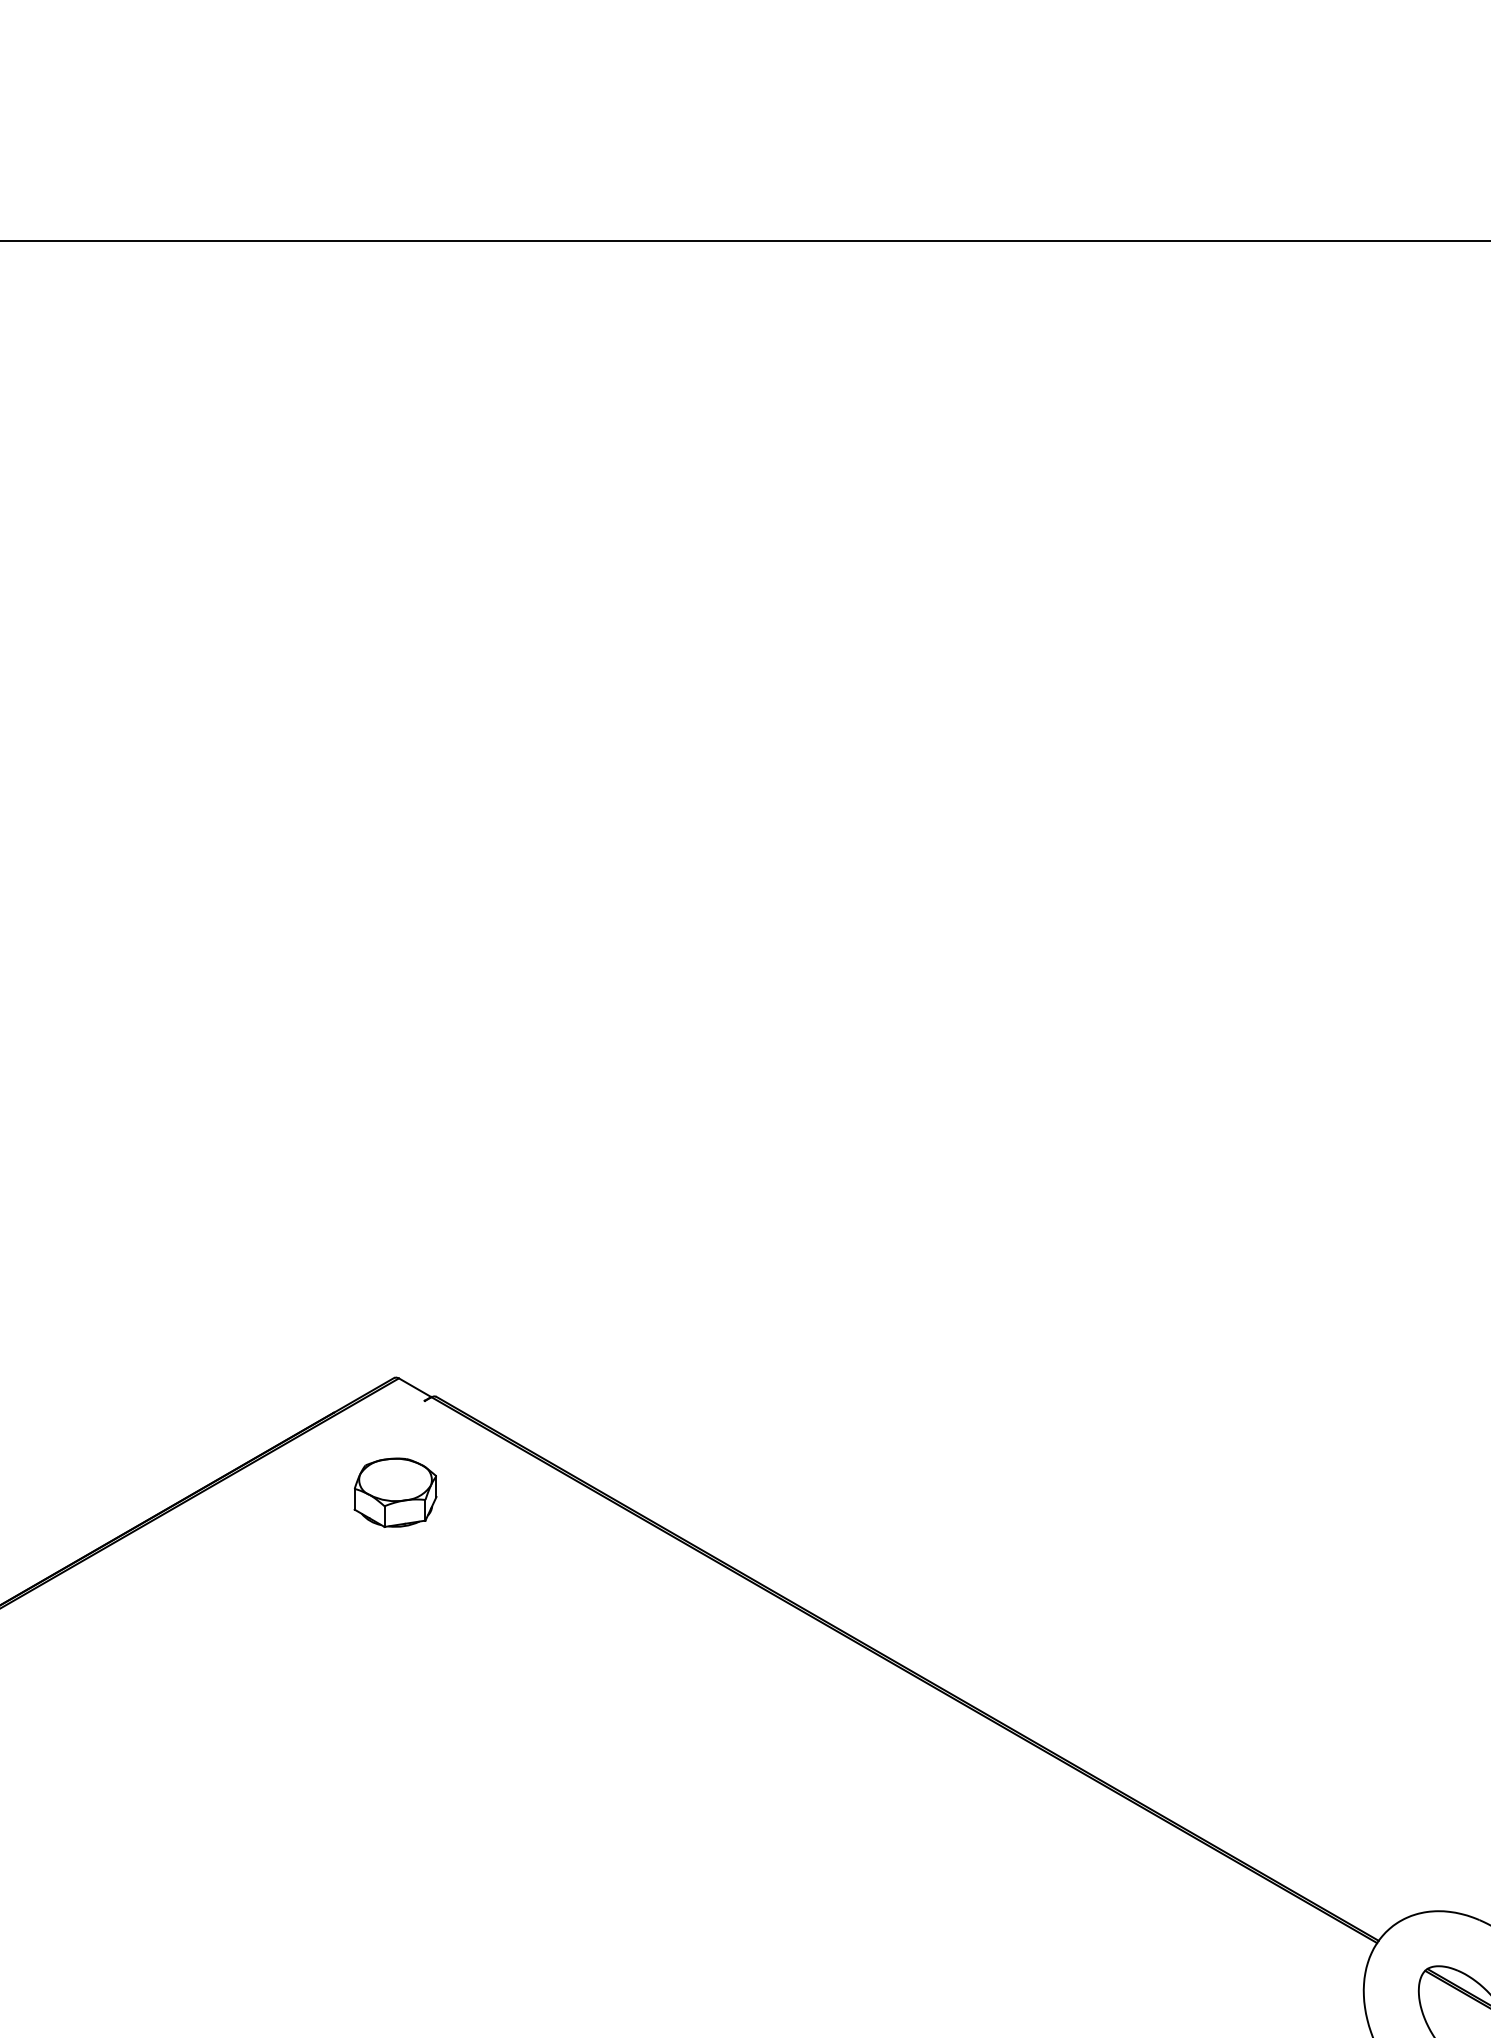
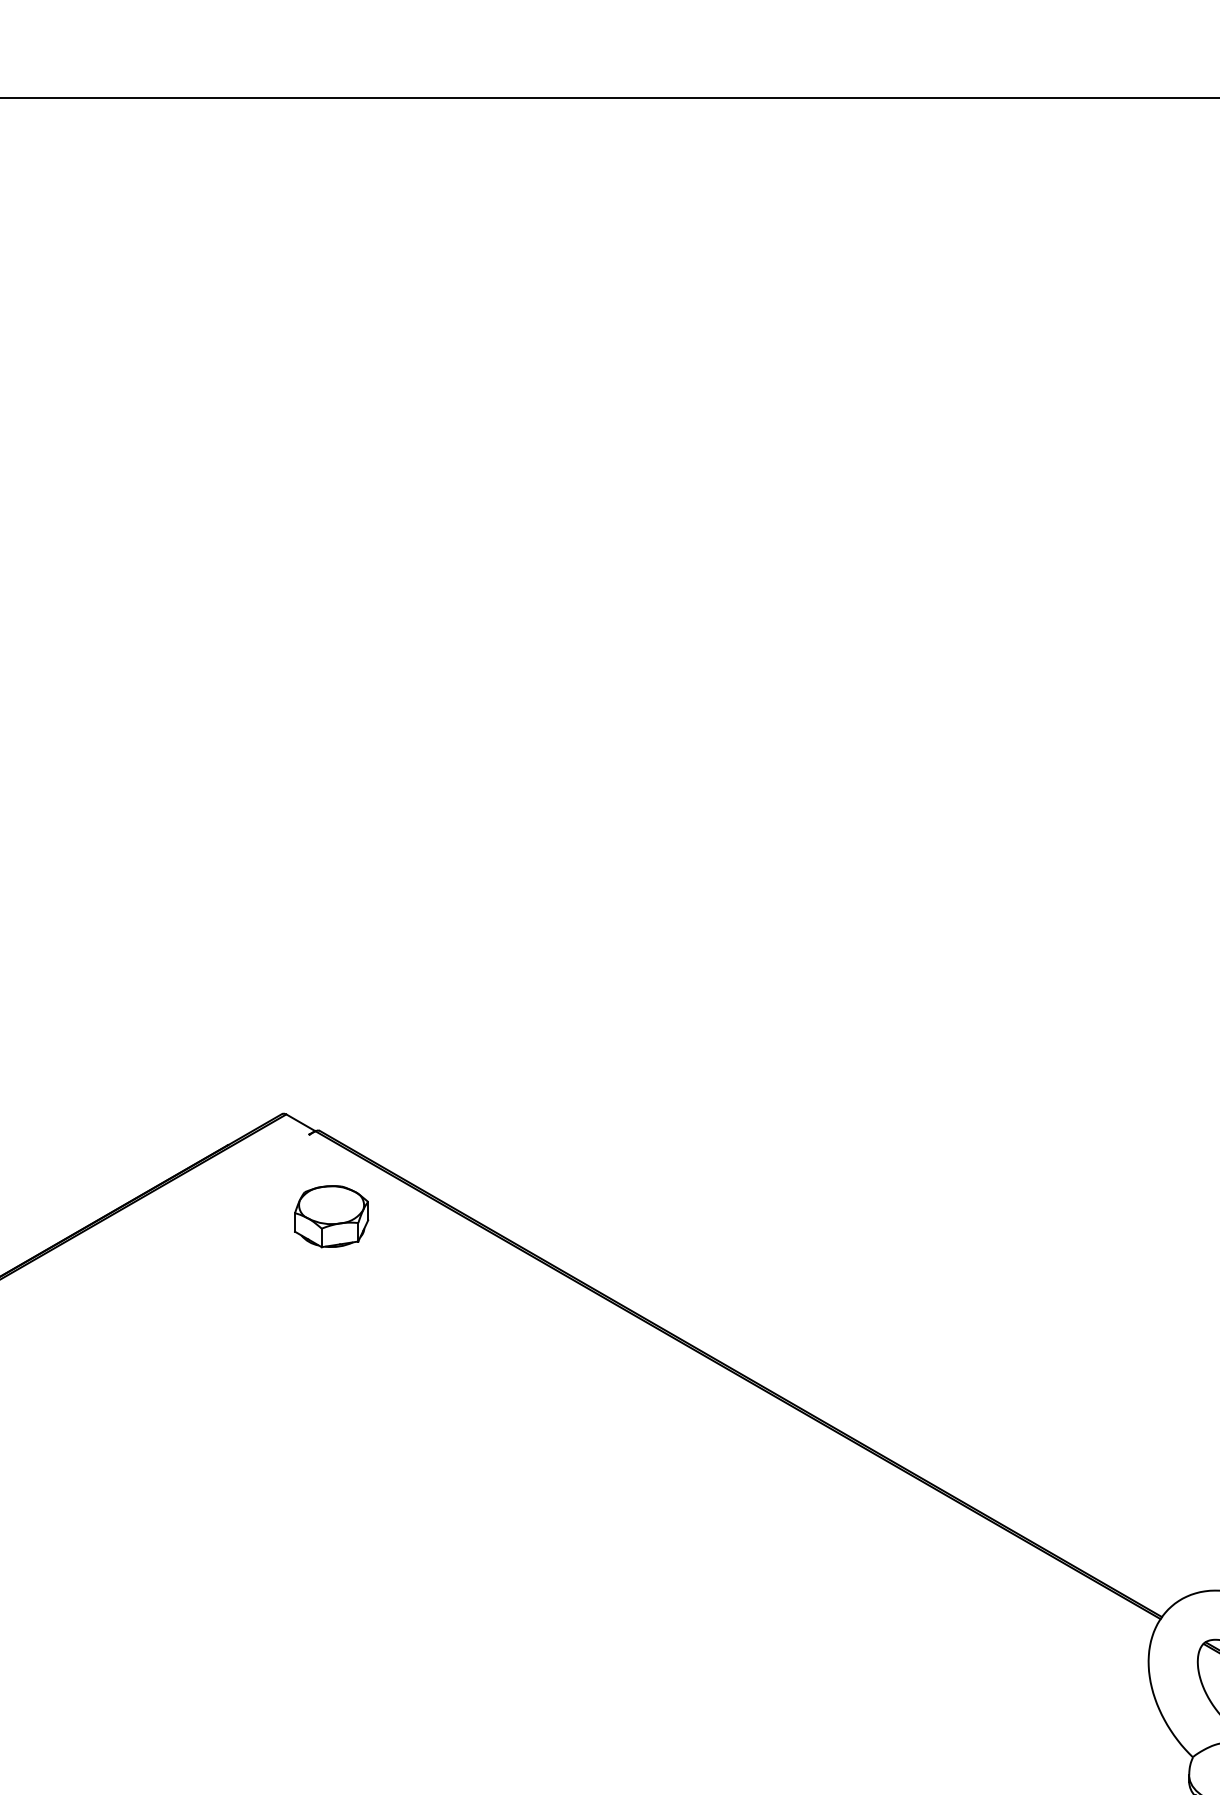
part: (395, 1492) -> (331, 1216), moved

